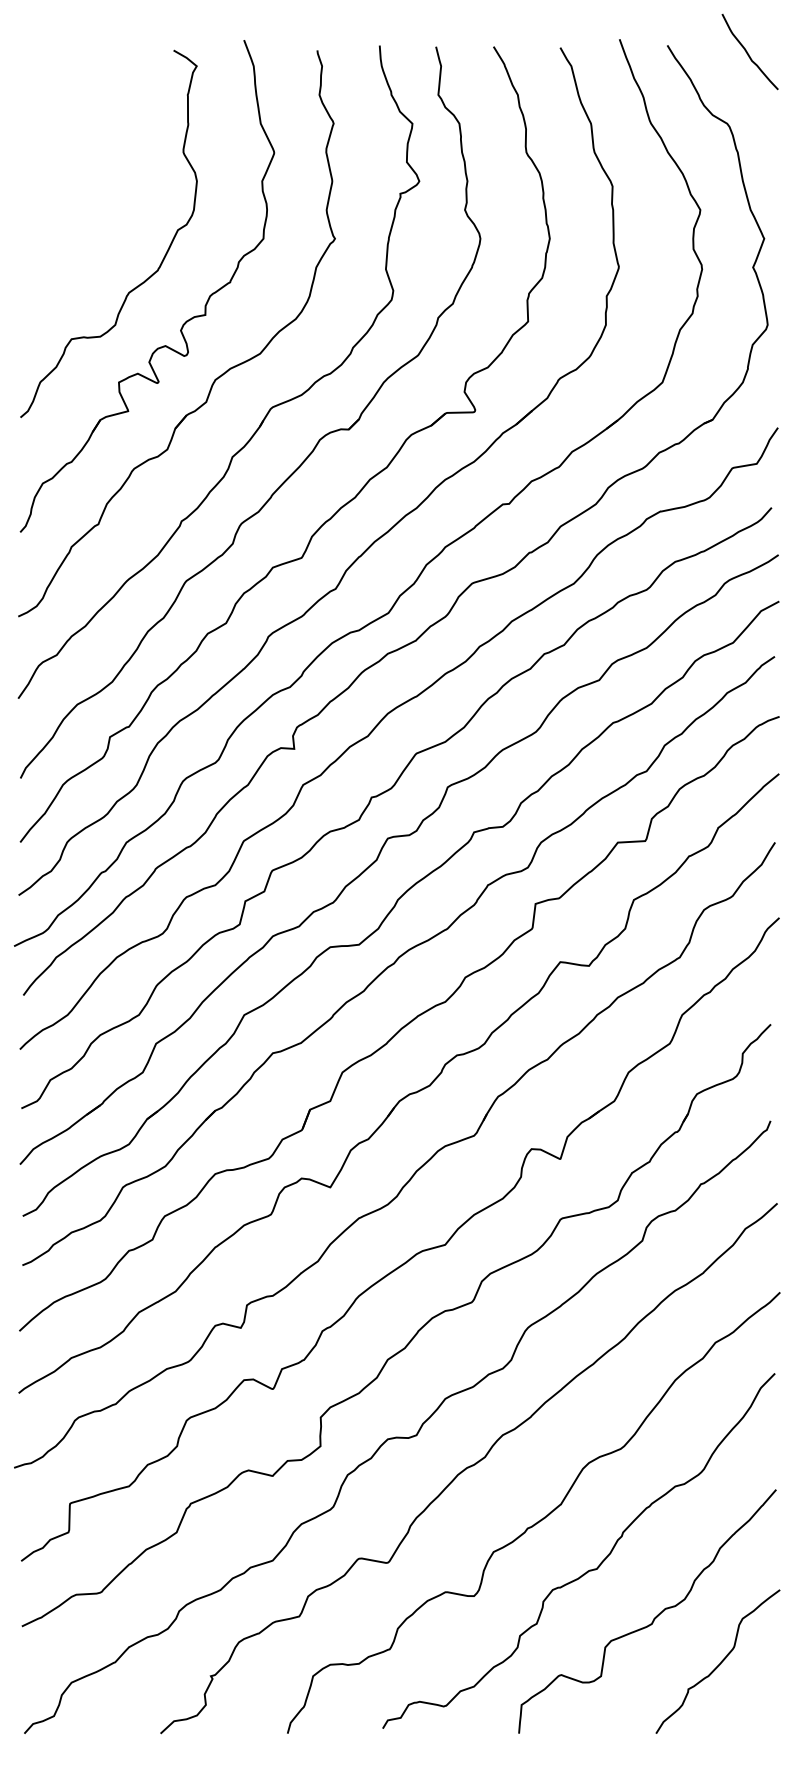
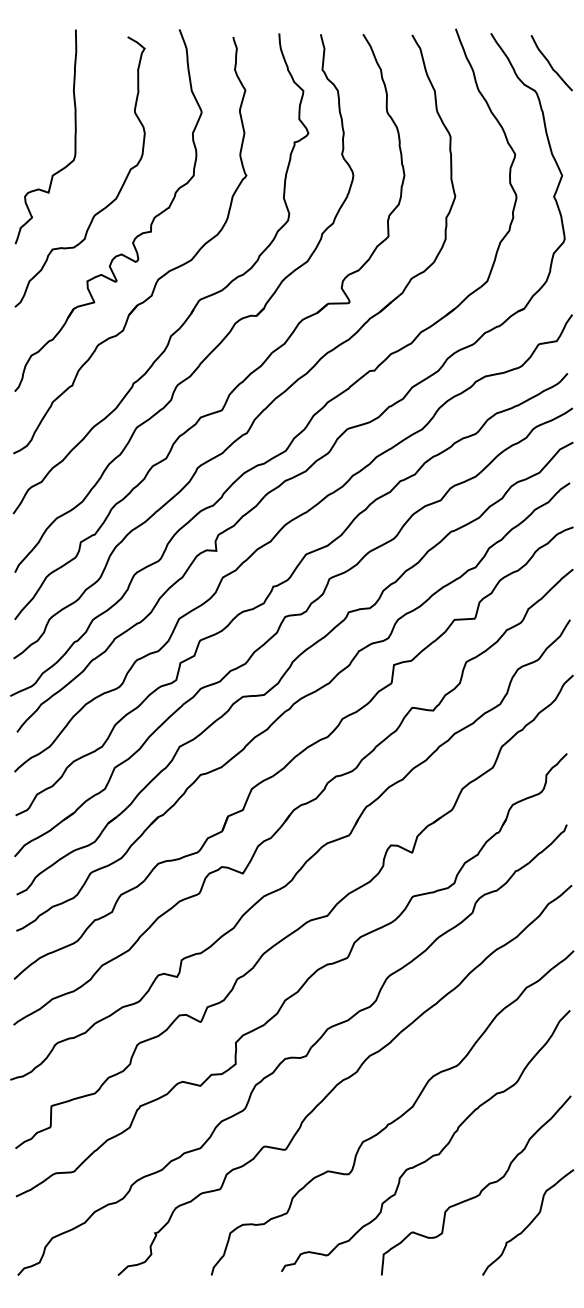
curve: (748, 52) -> (550, 63), moved
curve: (101, 185) -> (74, 136), added

